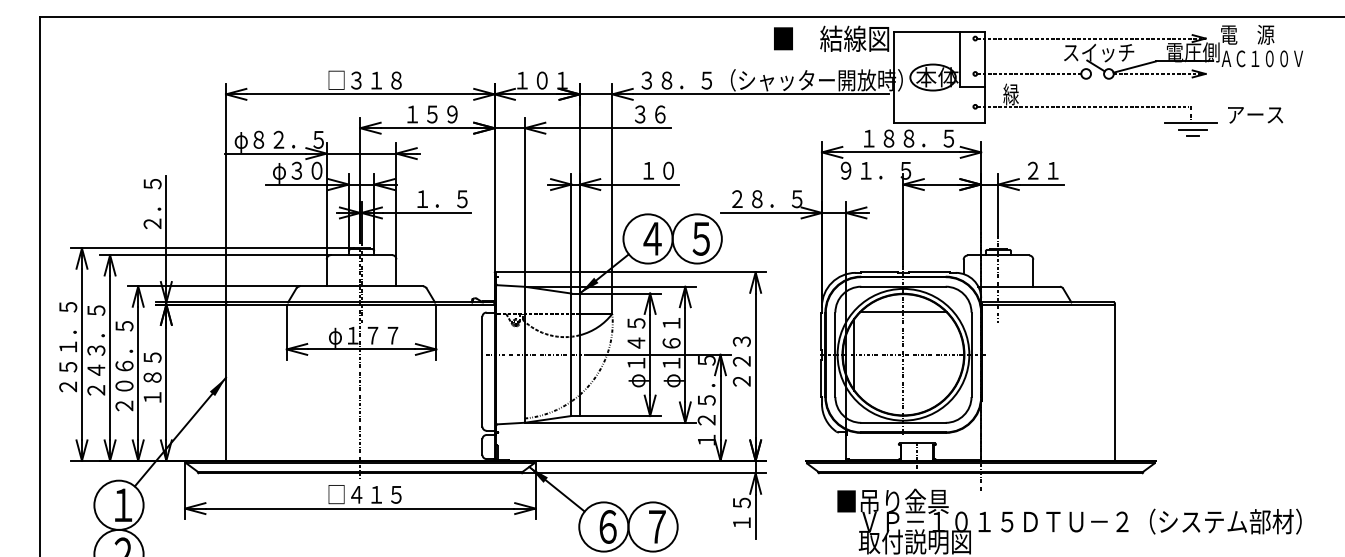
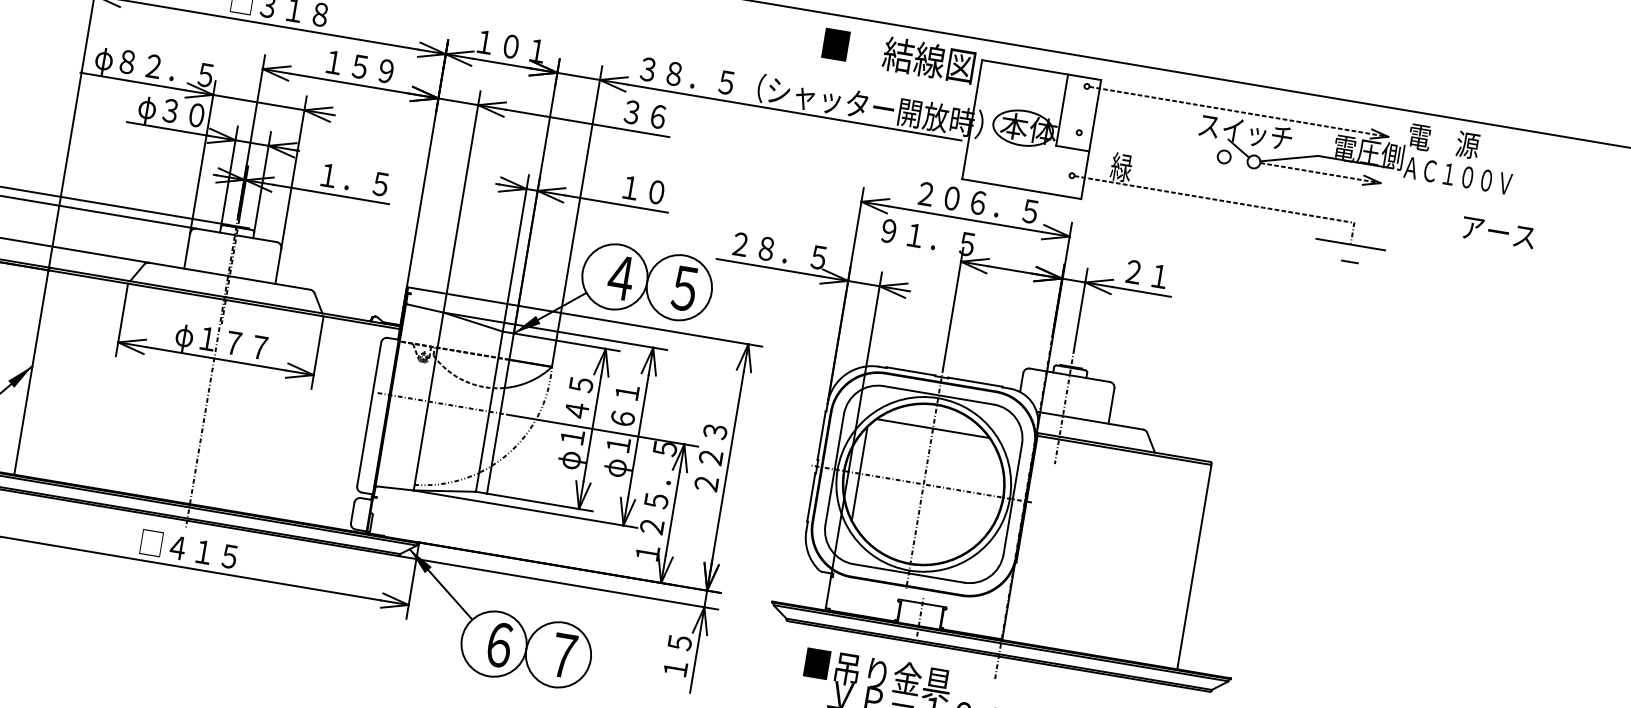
line: (1029, 73) -> (1150, 144), removed
text: (1255, 115) -> (1498, 233), moved
line: (1193, 129) -> (1352, 253), removed
text: (888, 138) -> (951, 198), １８８．５ -> ２０６．５

